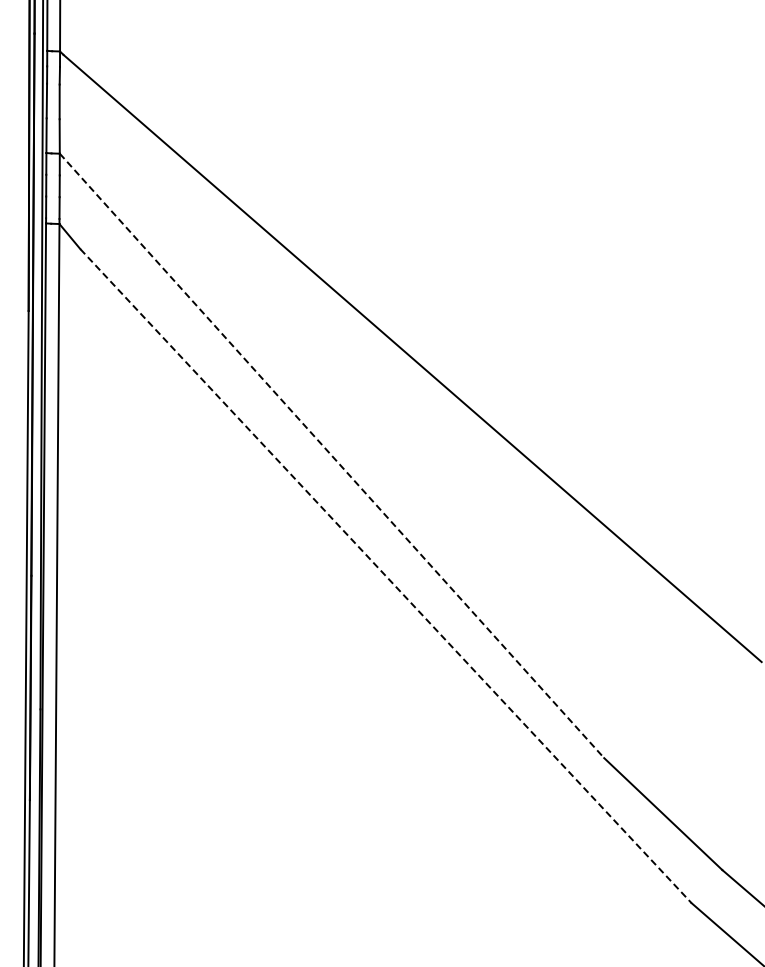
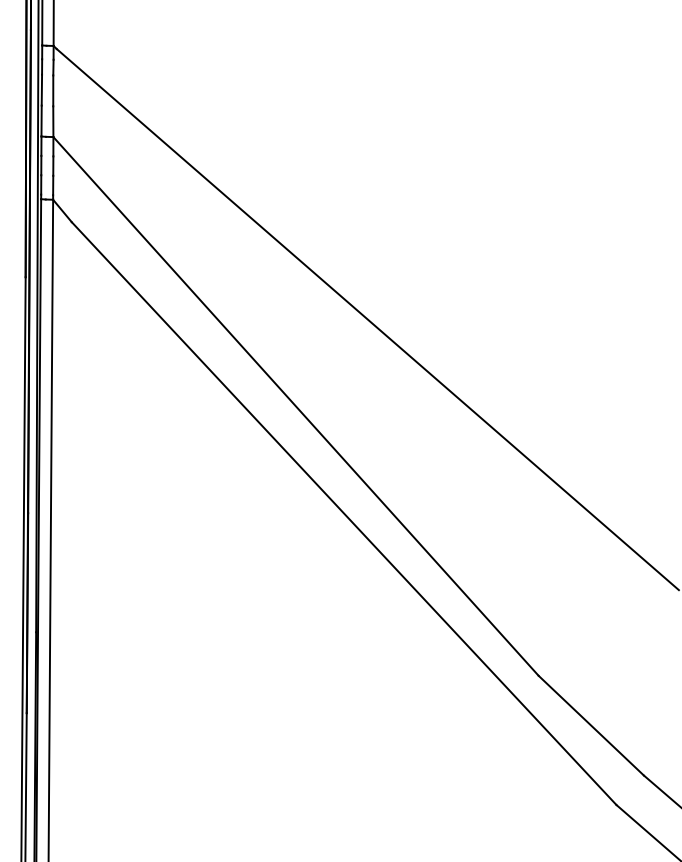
line: (332, 455) -> (296, 406), dashed -> solid
line: (386, 576) -> (344, 513), dashed -> solid

